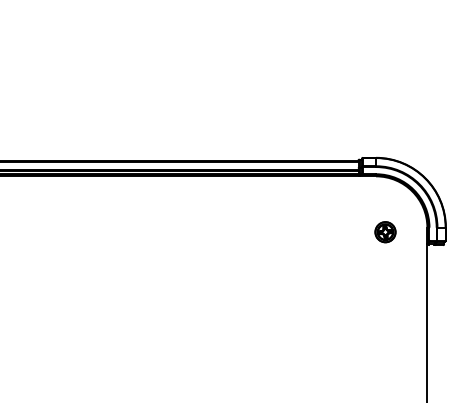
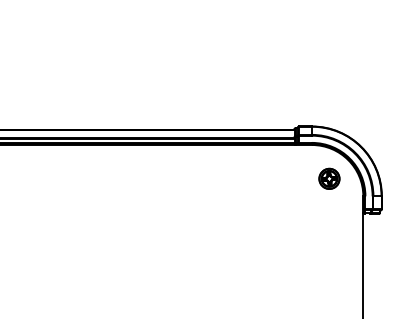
part: (385, 232) -> (329, 179), moved

